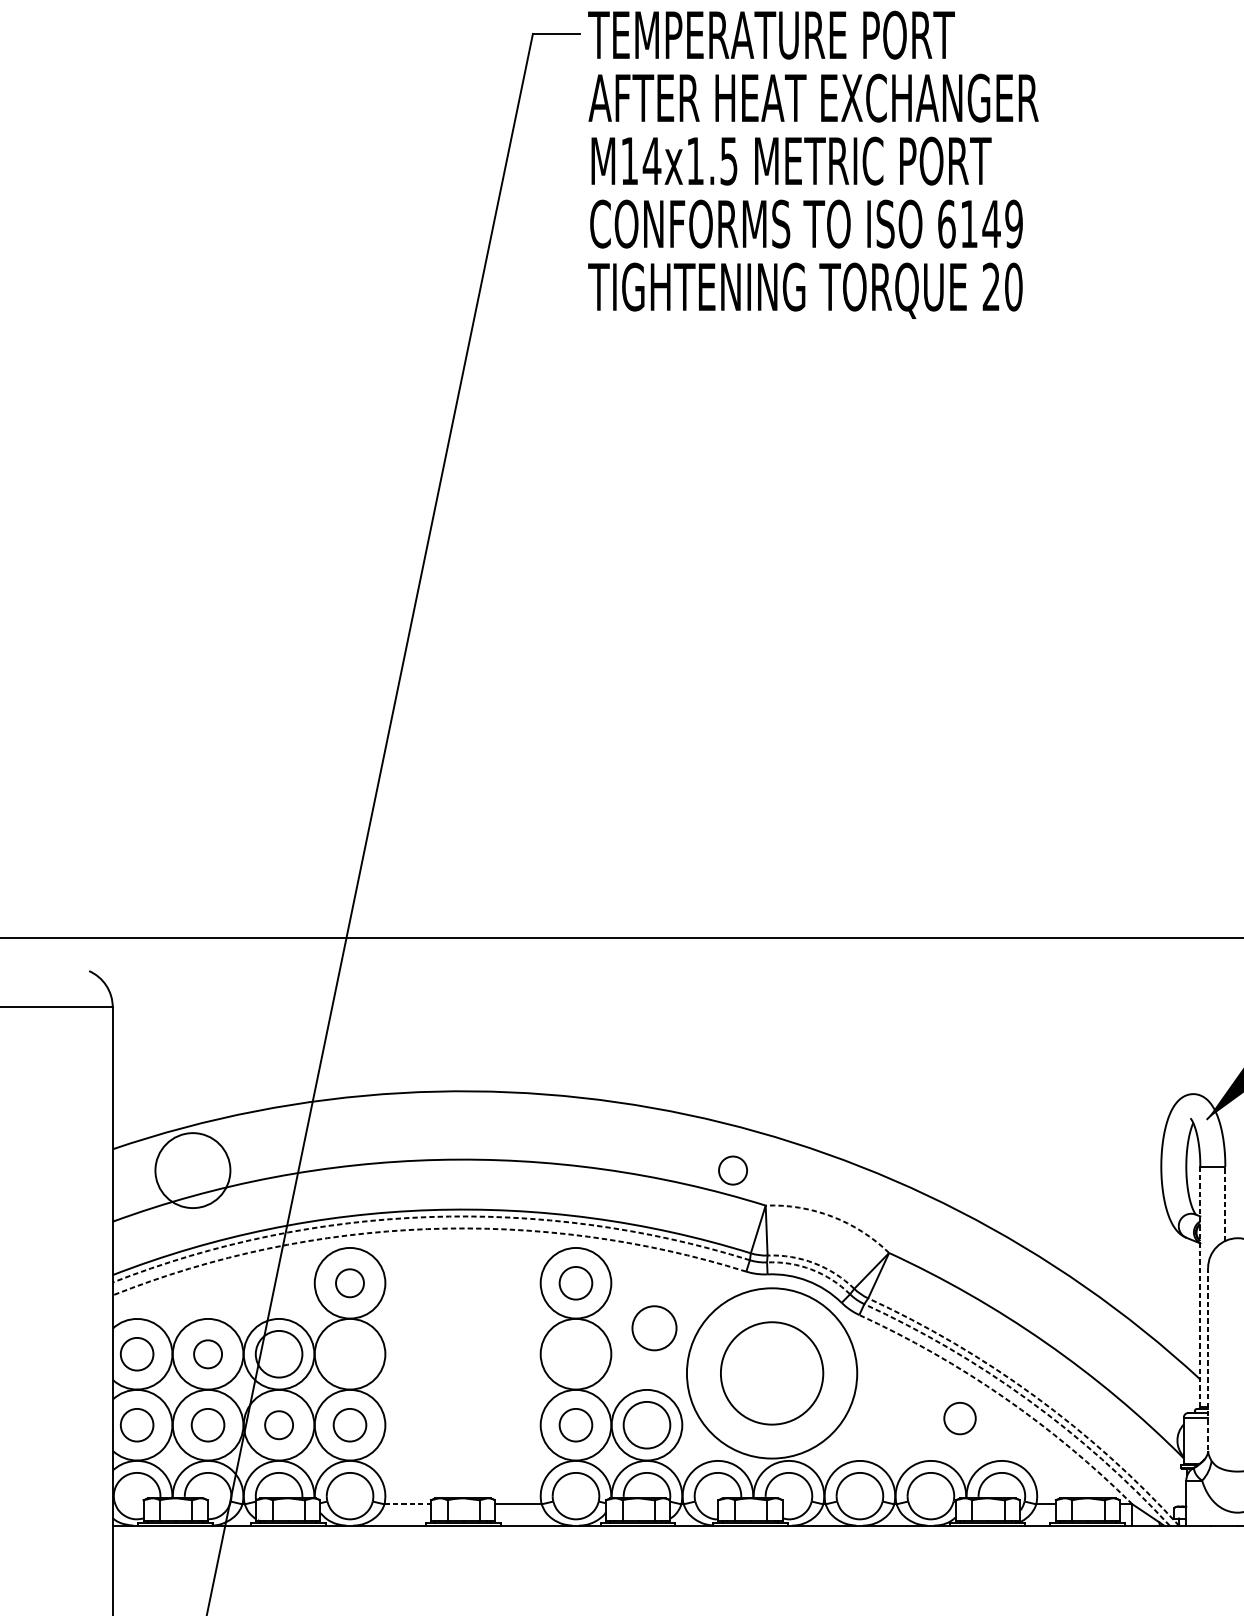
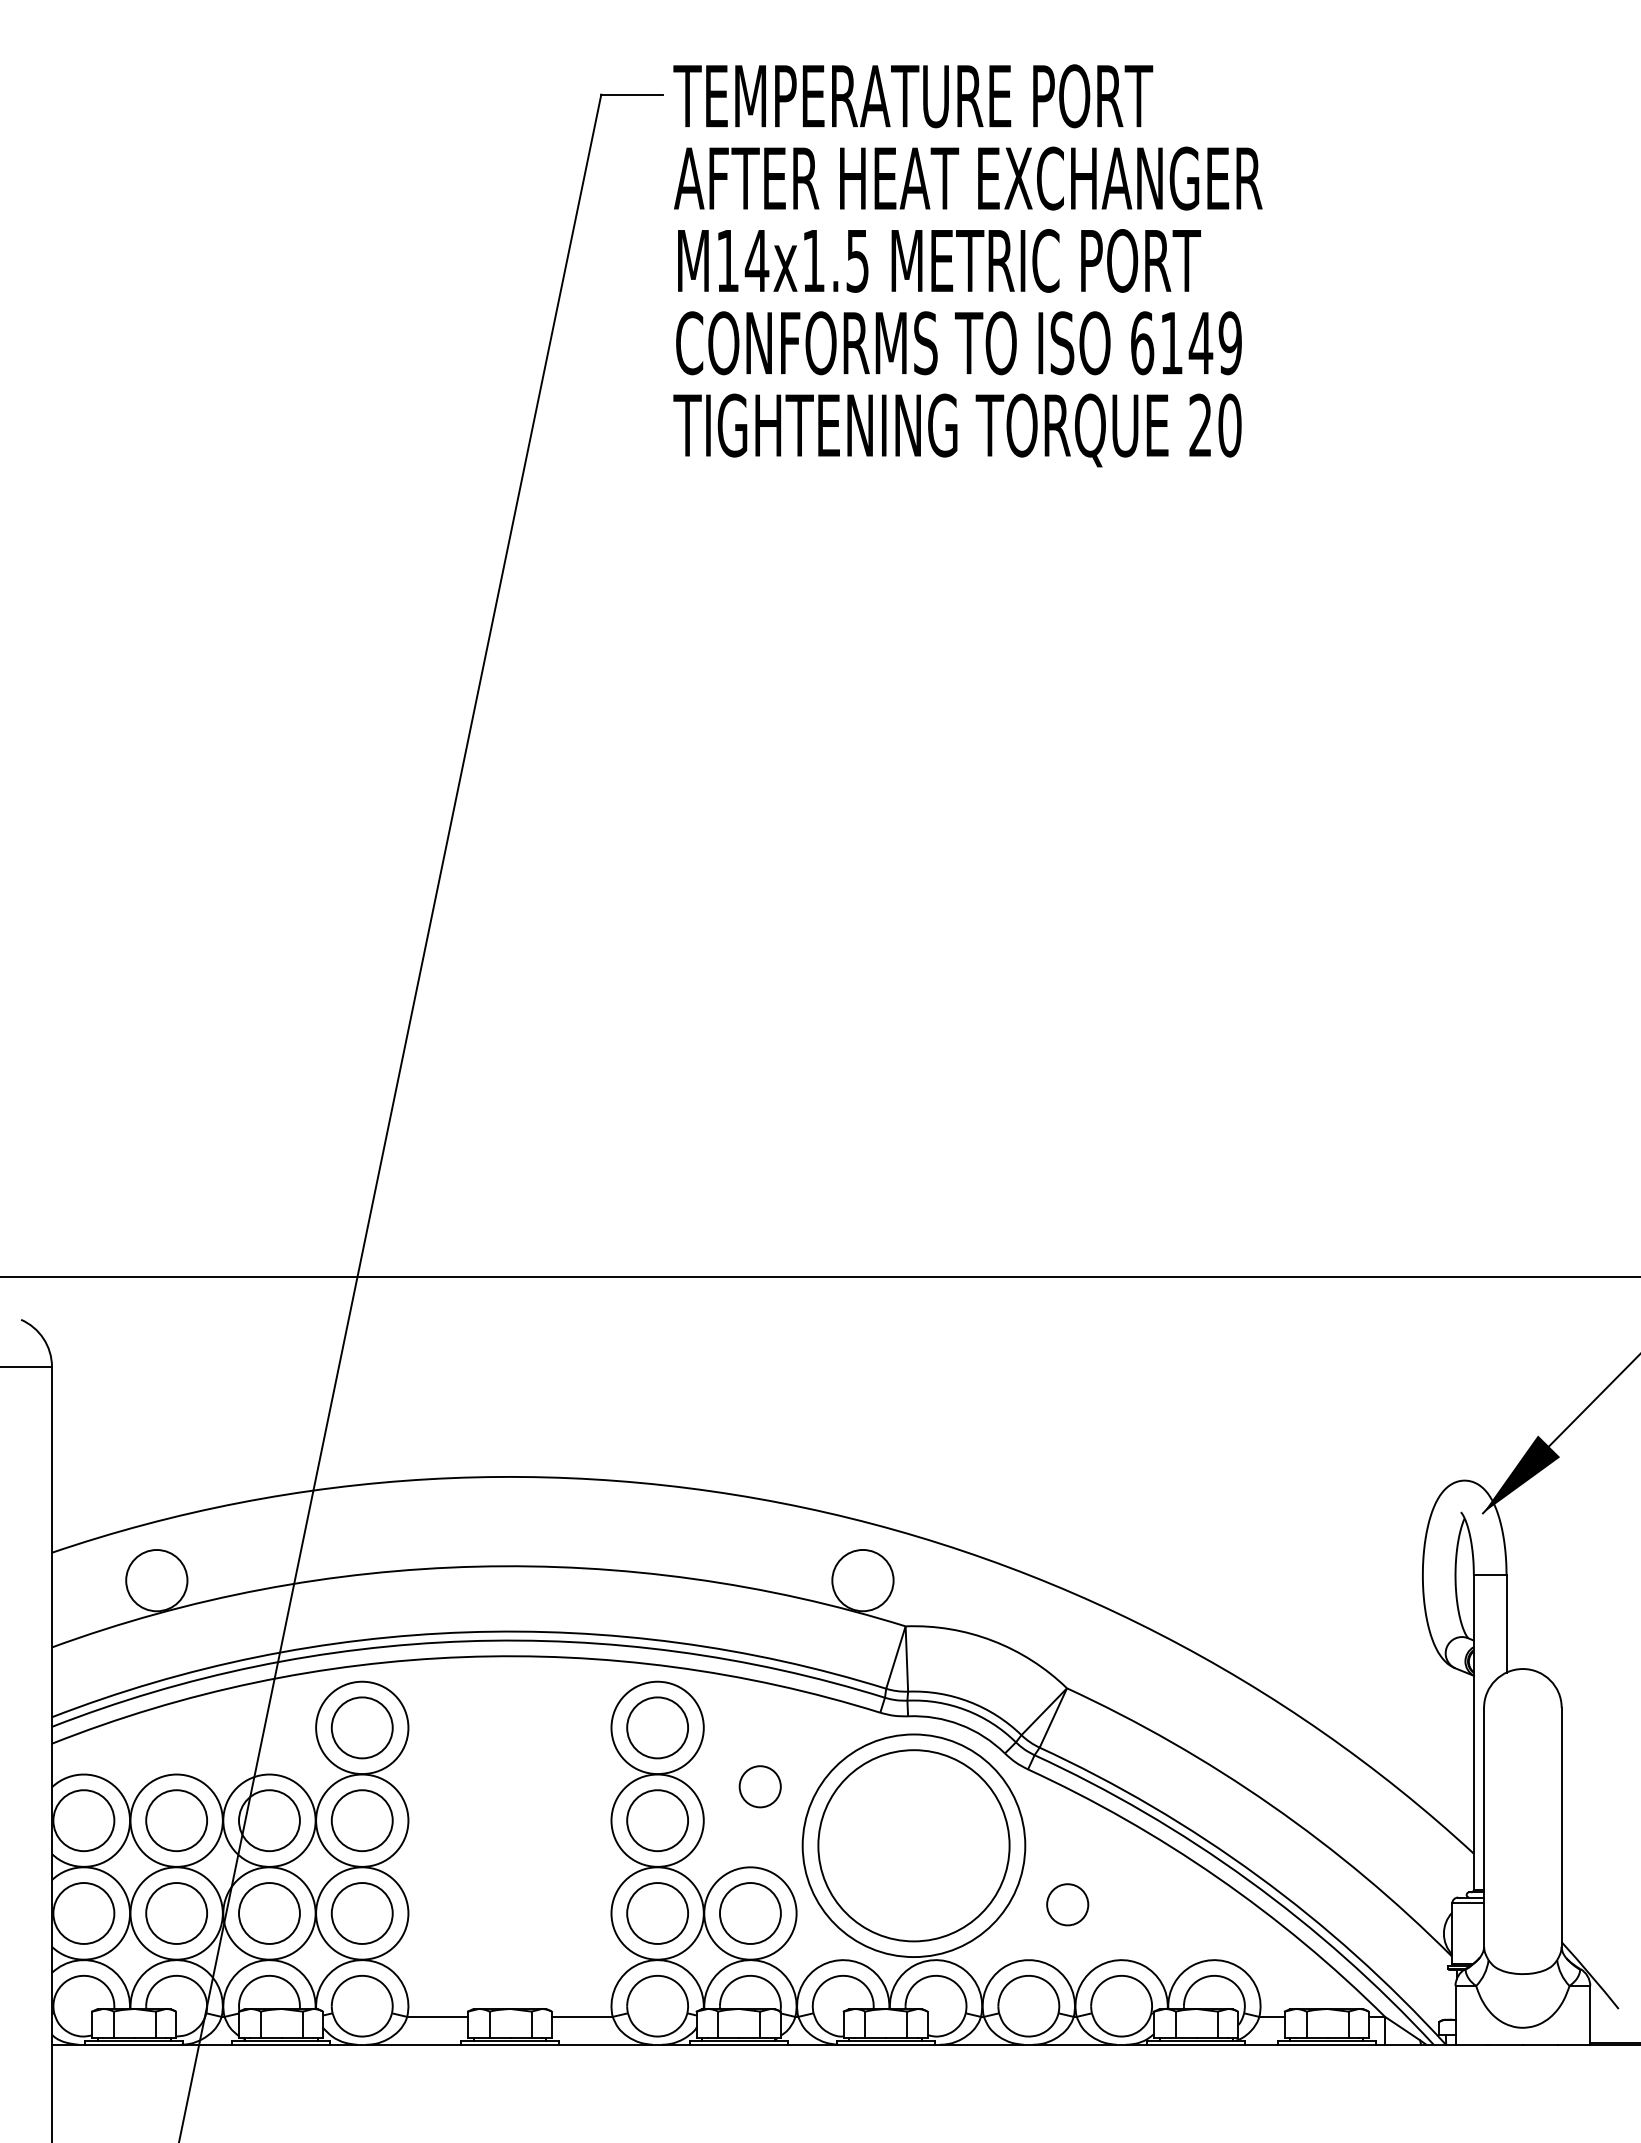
circle: (192, 1170) -> (156, 1580), size x0.62
circle: (732, 1170) -> (862, 1580), size x1.67
line: (1225, 1204) -> (1506, 1624), dashed -> solid
arc: (832, 1216) -> (992, 1640), dashed -> solid
arc: (429, 1217) -> (466, 1641), dashed -> solid
arc: (427, 1229) -> (463, 1657), dashed -> solid
arc: (814, 1263) -> (969, 1701), dashed -> solid
arc: (812, 1269) -> (966, 1710), dashed -> solid
circle: (349, 1282) -> (361, 1727), size x1.67
circle: (575, 1282) -> (657, 1727), size x1.43
line: (1200, 1287) -> (1473, 1733), dashed -> solid
circle: (653, 1328) -> (759, 1786), size x0.71
circle: (136, 1354) -> (83, 1820), size x1.43
circle: (207, 1354) -> (176, 1820), size x1.67
circle: (349, 1354) -> (361, 1820), added
circle: (575, 1354) -> (657, 1820), added
line: (1208, 1359) -> (1484, 1827), dashed -> solid
circle: (771, 1373) -> (913, 1845), size x1.43
arc: (1034, 1396) -> (1257, 1875), dashed -> solid
arc: (1004, 1397) -> (1217, 1877), dashed -> solid
arc: (1027, 1399) -> (1248, 1880), dashed -> solid
circle: (959, 1418) -> (1067, 1904), moved
circle: (136, 1425) -> (83, 1913), size x1.43
circle: (207, 1425) -> (176, 1913), size x1.43
circle: (279, 1425) -> (269, 1913), size x1.67
circle: (349, 1425) -> (361, 1913), size x1.43
circle: (575, 1425) -> (657, 1913), size x1.43
line: (408, 1504) -> (438, 2016), dashed -> solid

